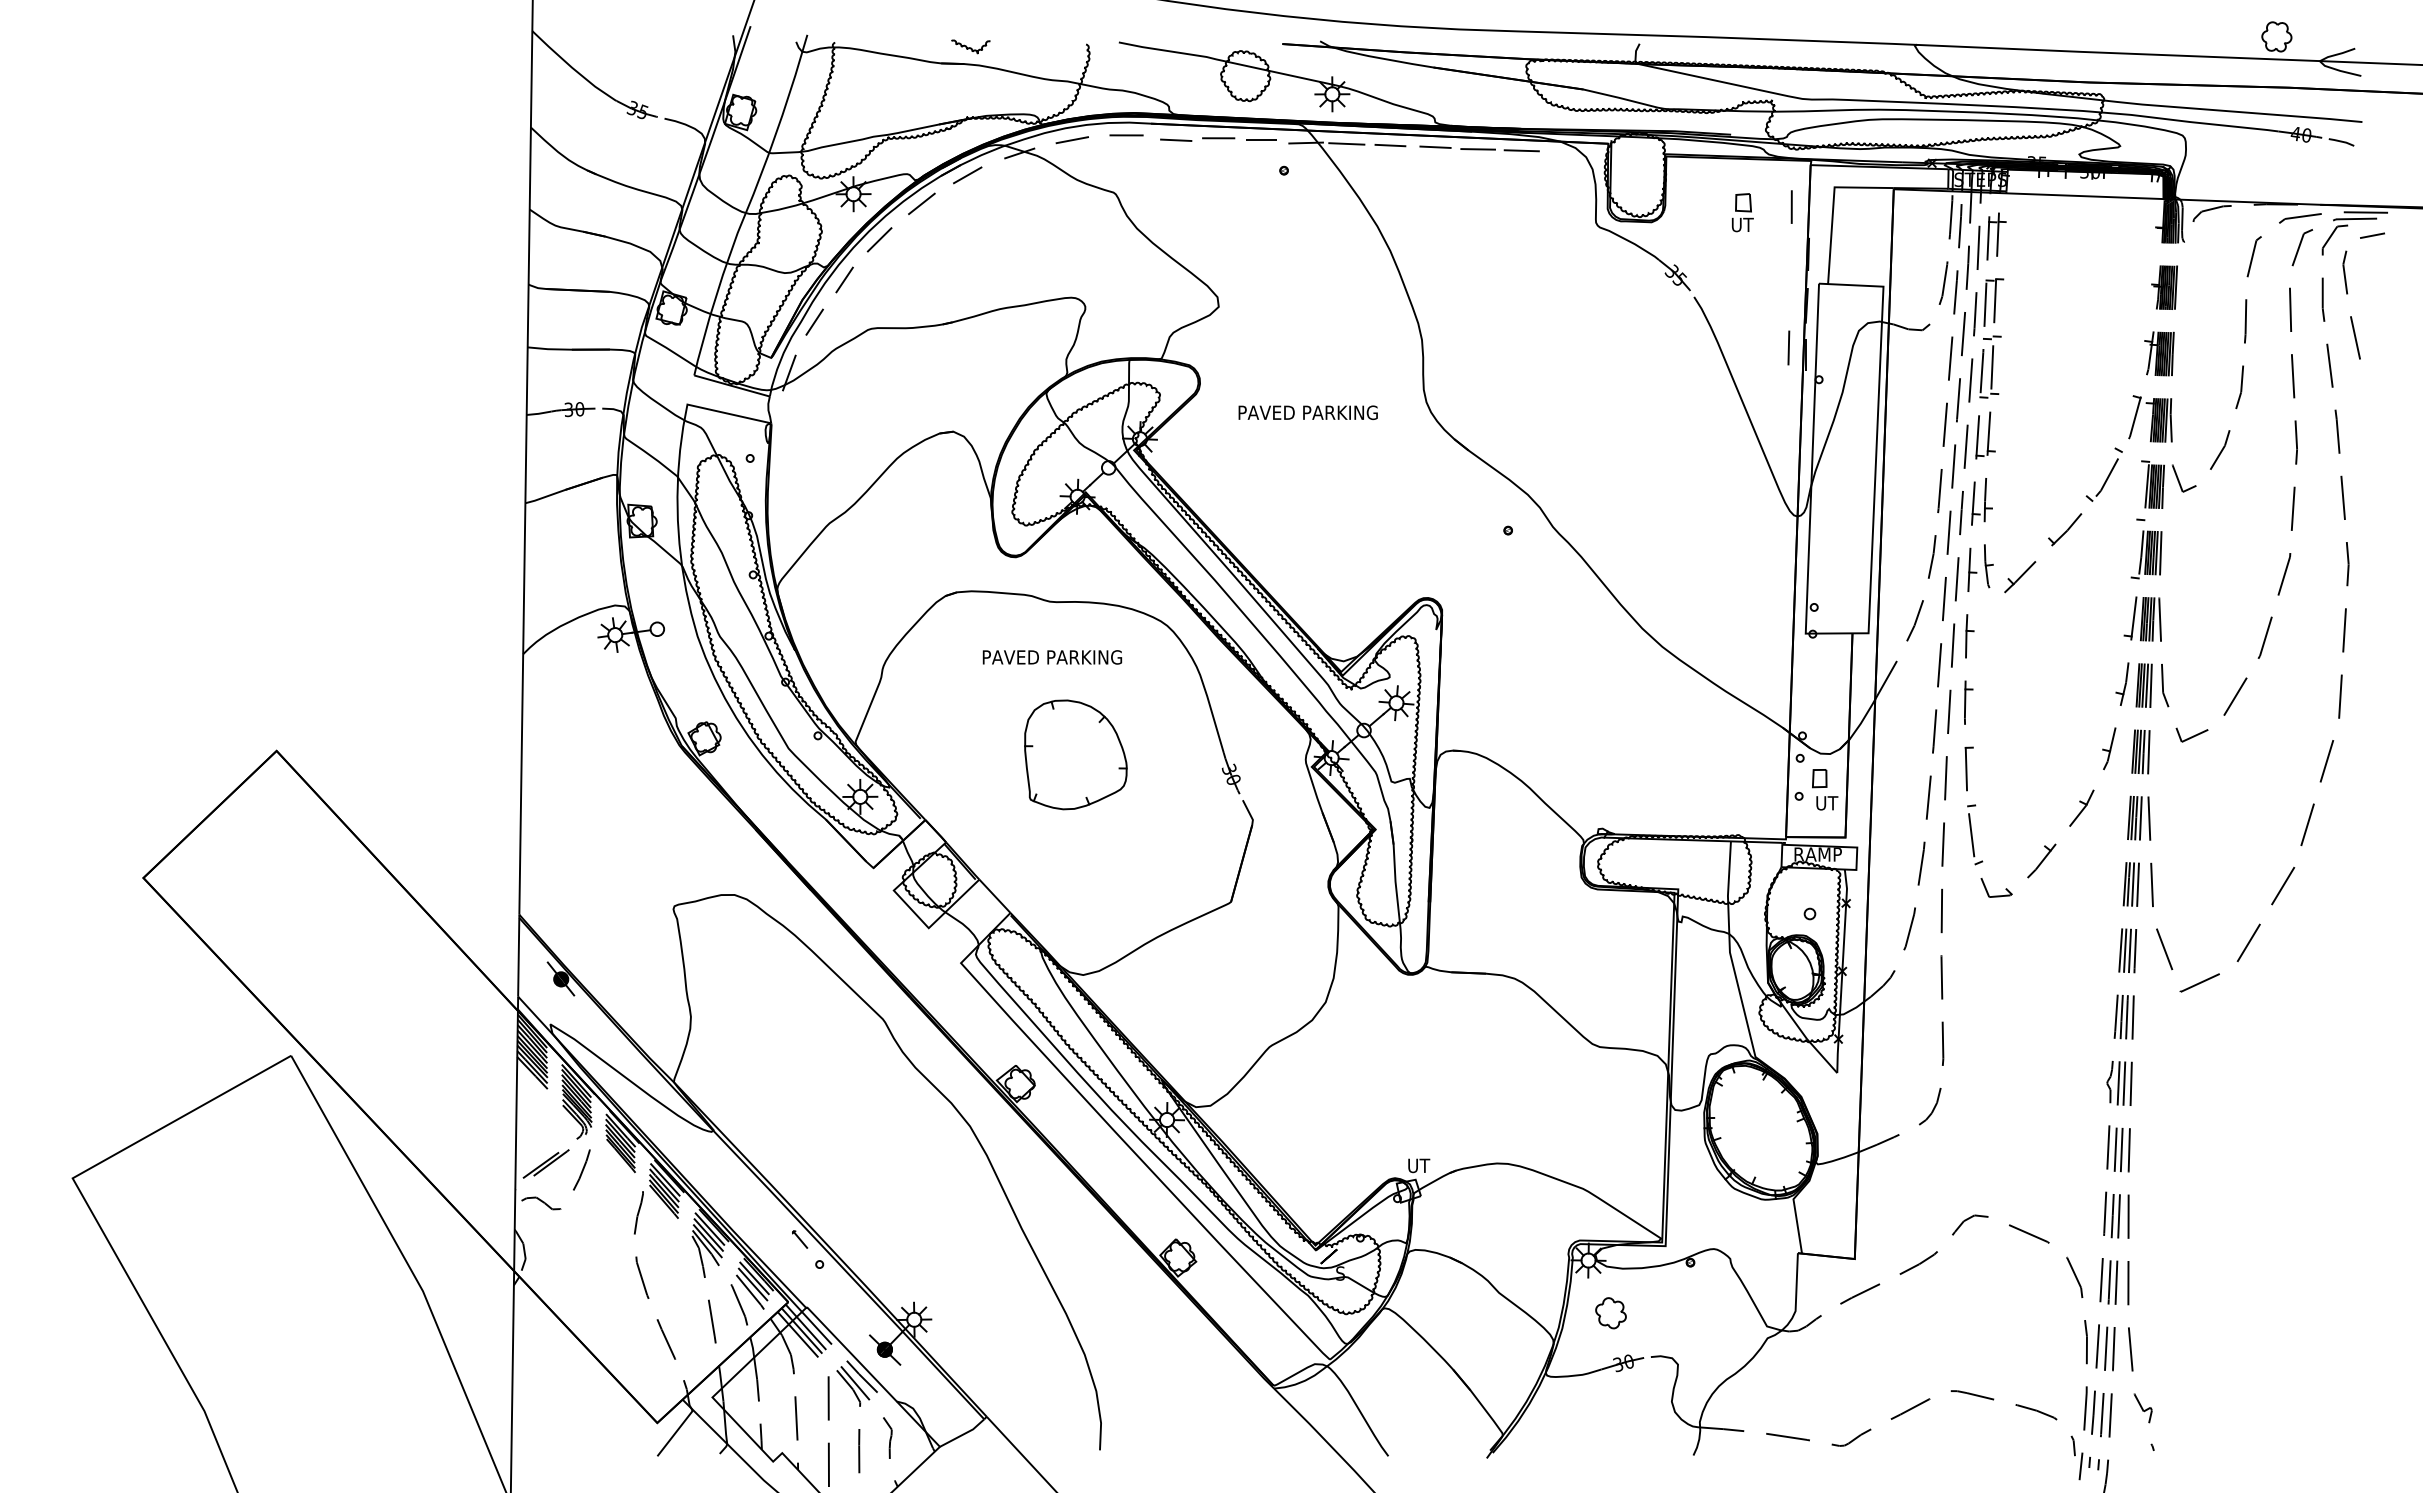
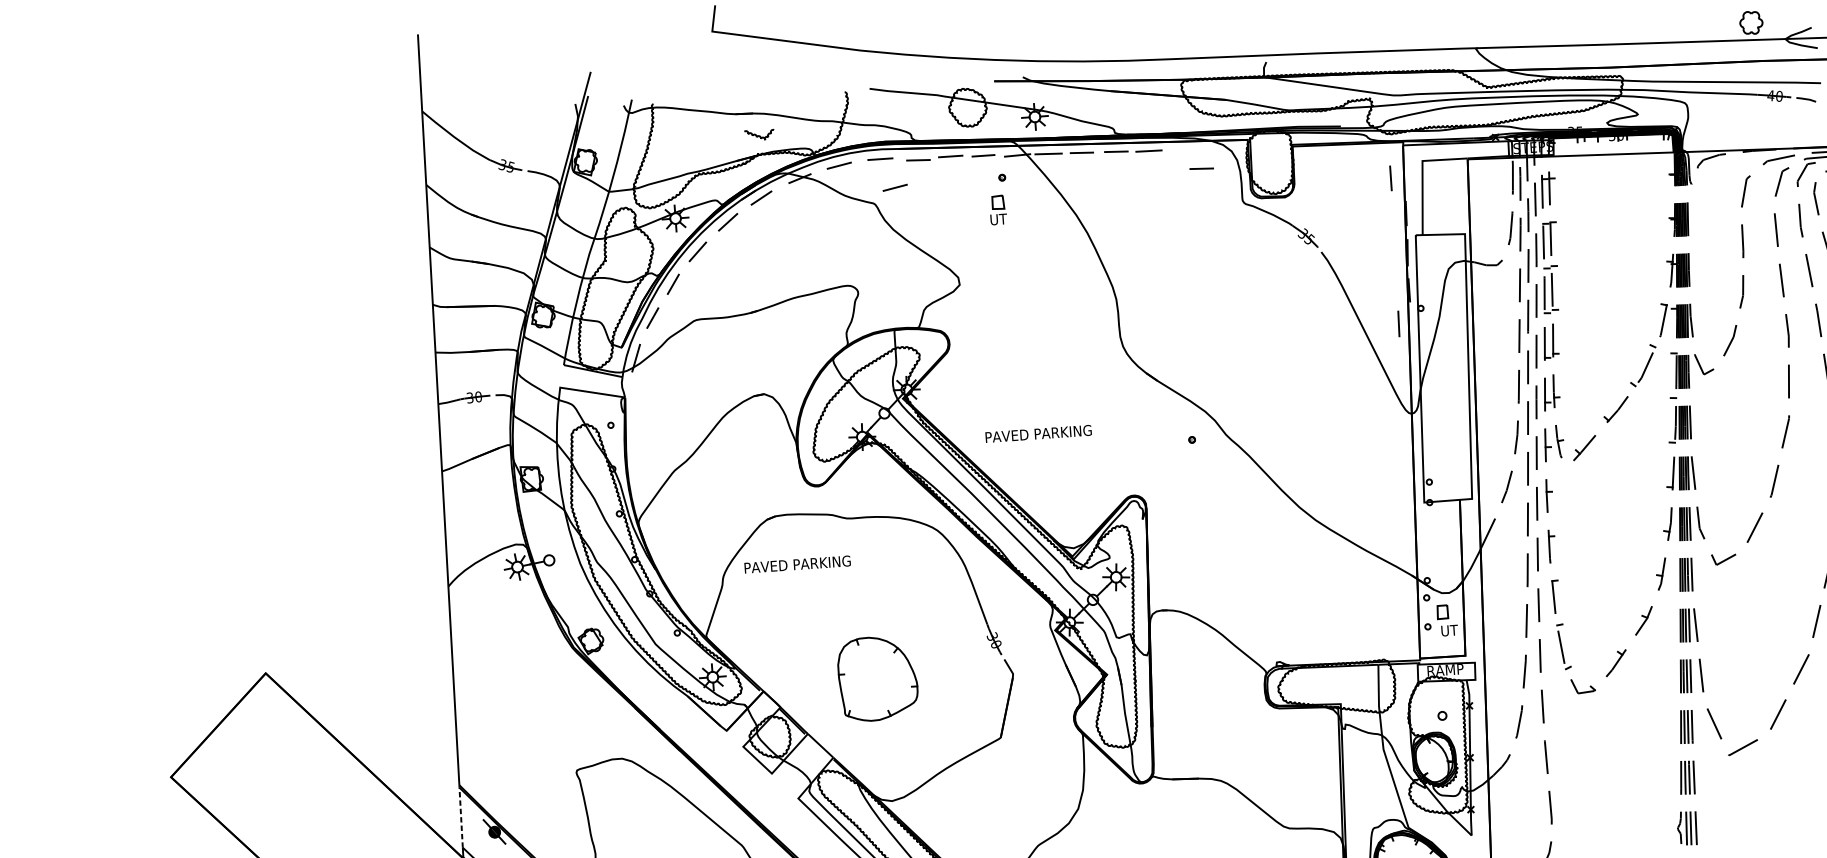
curve: (970, 47) -> (759, 135), moved
line: (1521, 150) -> (1182, 149), removed
line: (1142, 174) -> (894, 188), added
line: (1545, 176) -> (1201, 168), added
part: (1742, 212) -> (997, 210), moved
line: (1788, 347) -> (1398, 323), moved
text: (1307, 412) -> (1038, 433), moved
text: (1052, 657) -> (797, 564), moved
part: (1075, 754) -> (877, 678), moved
line: (518, 956) -> (460, 817), solid -> dashed

